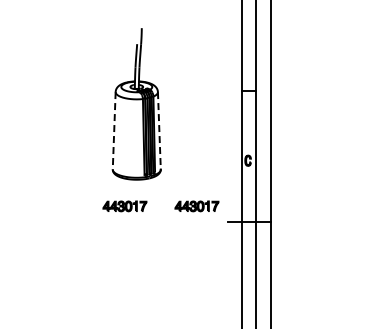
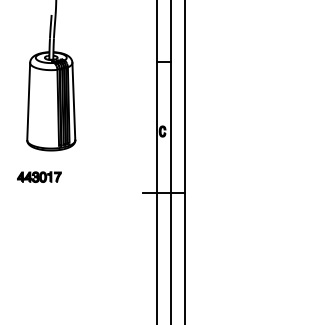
line: (114, 130) -> (28, 101), dashed -> solid
line: (159, 130) -> (73, 101), dashed -> solid
part: (196, 206) -> (110, 177), removed

